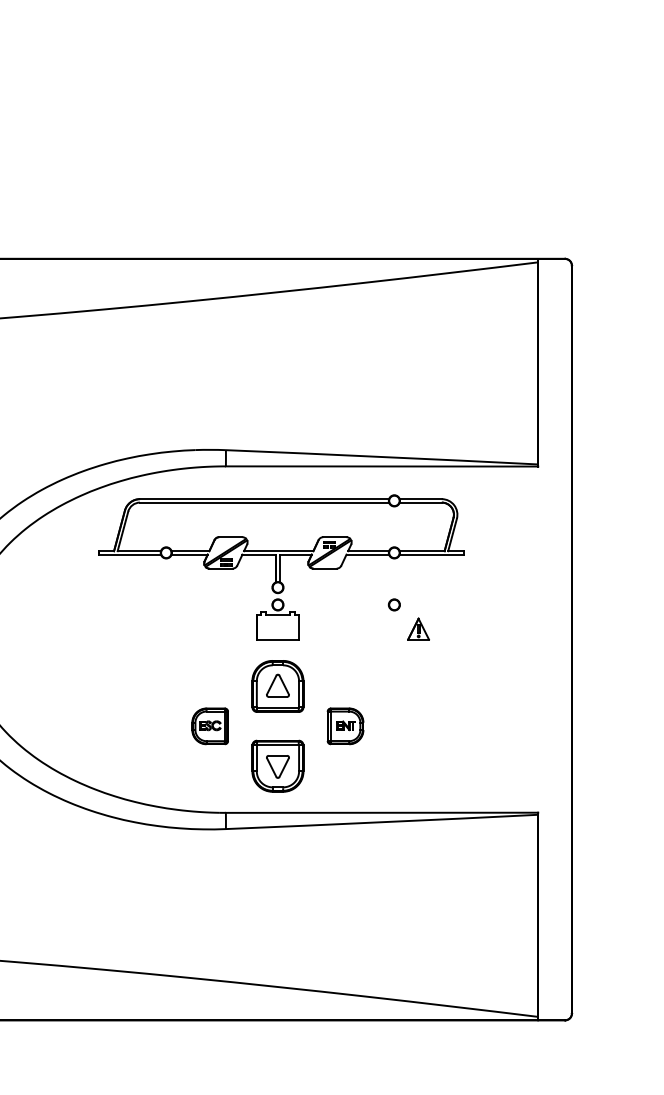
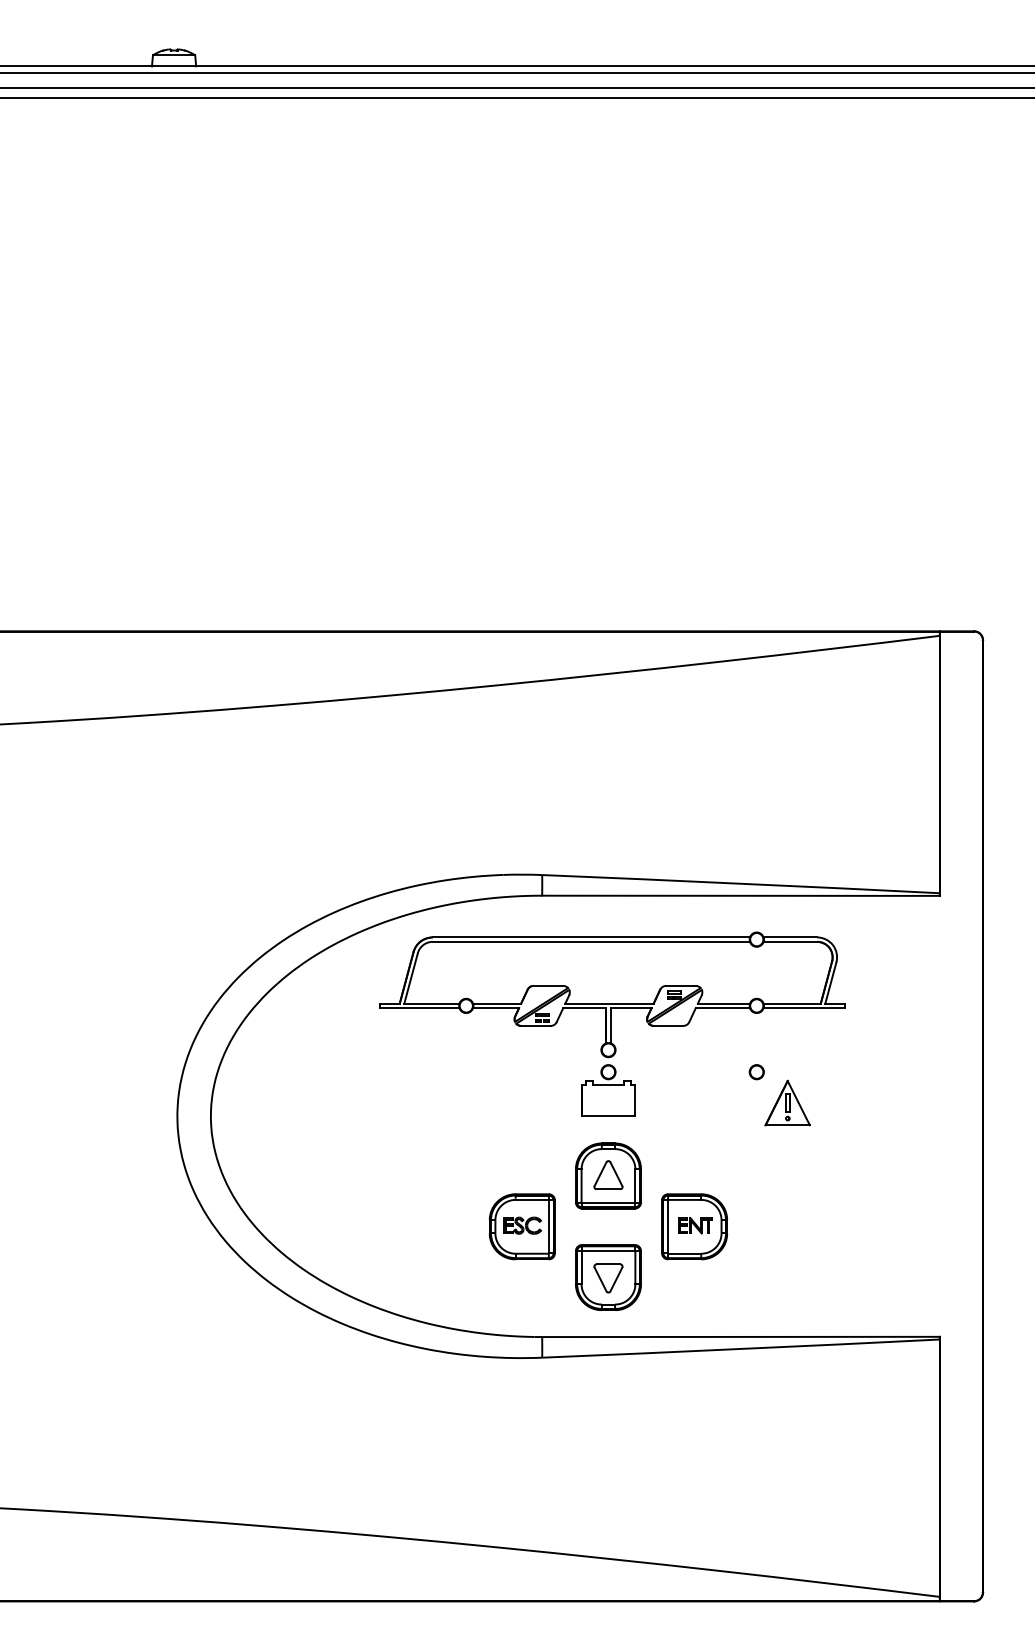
part: (418, 628) -> (787, 1102), size x1.67
part: (209, 726) -> (521, 1226), size x1.43
part: (345, 726) -> (694, 1226), size x1.43

